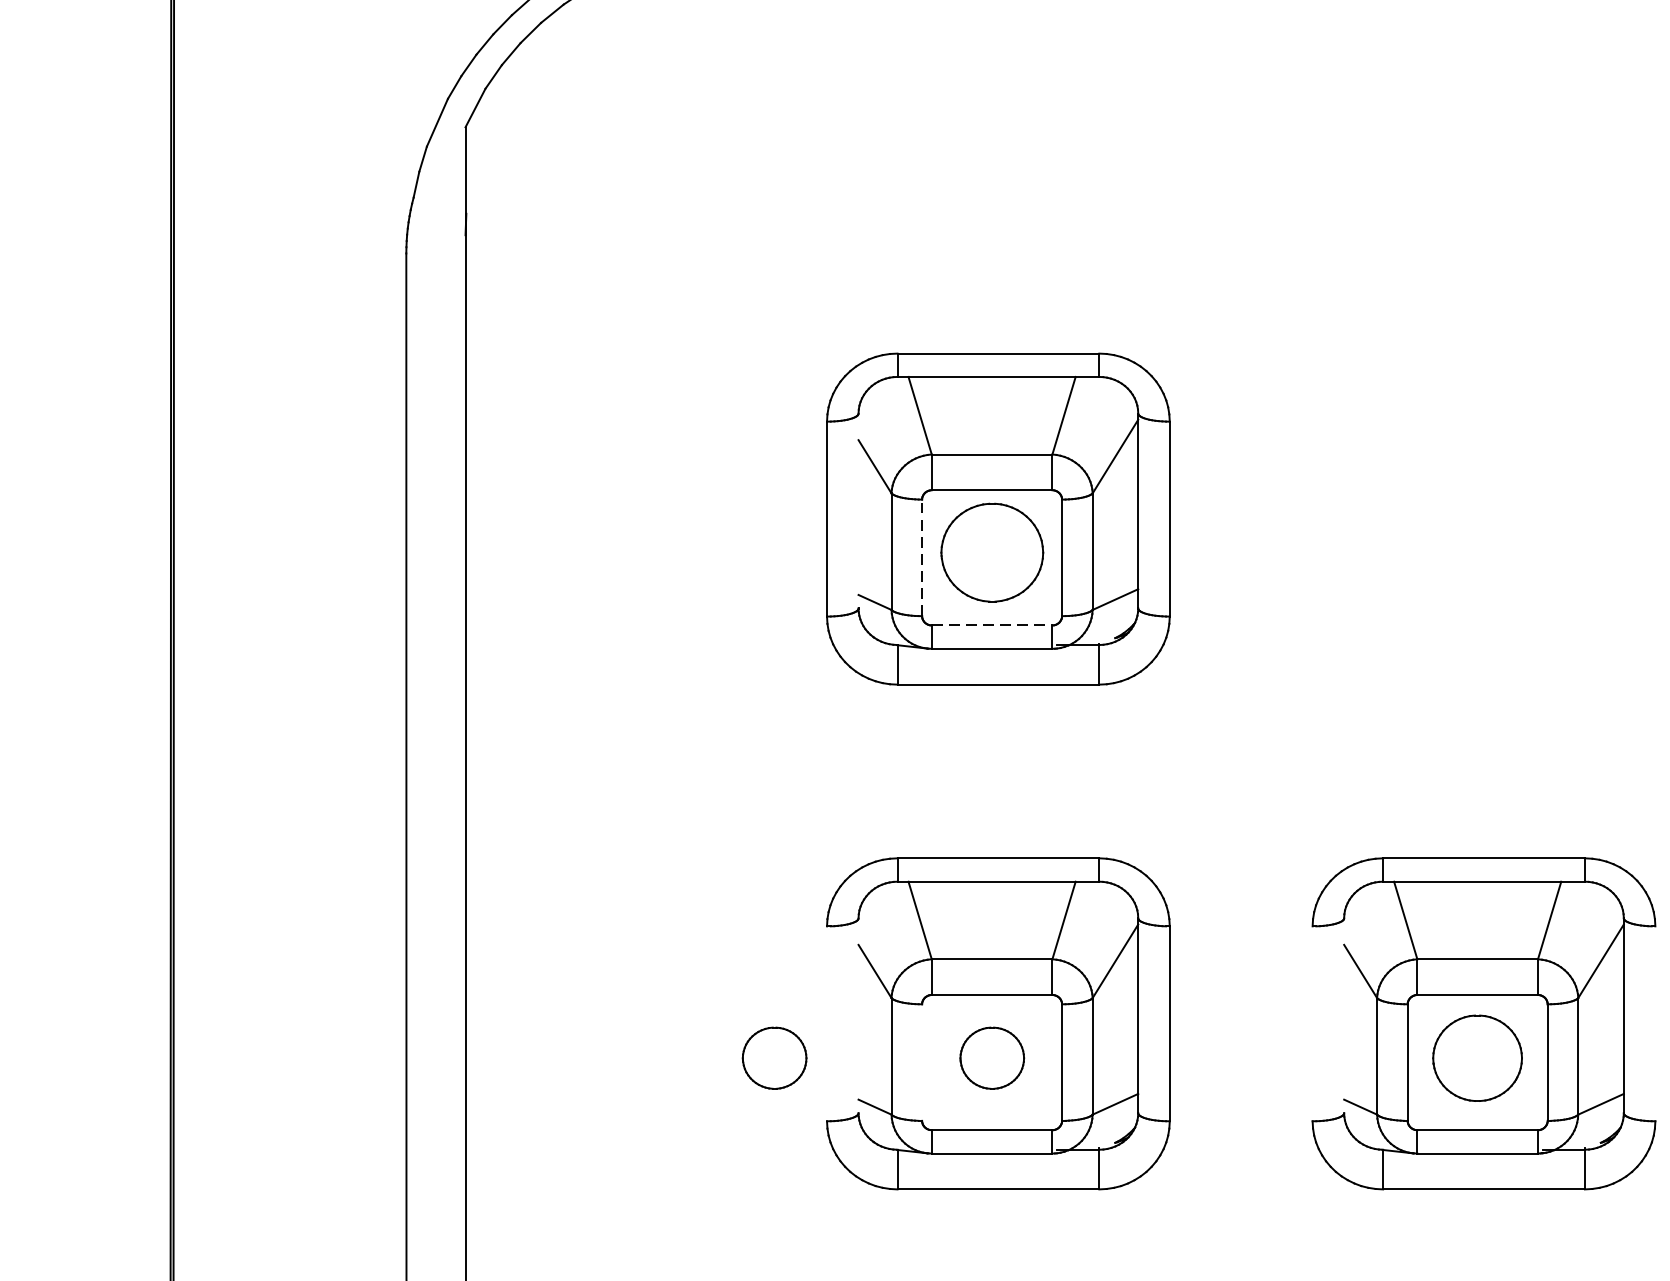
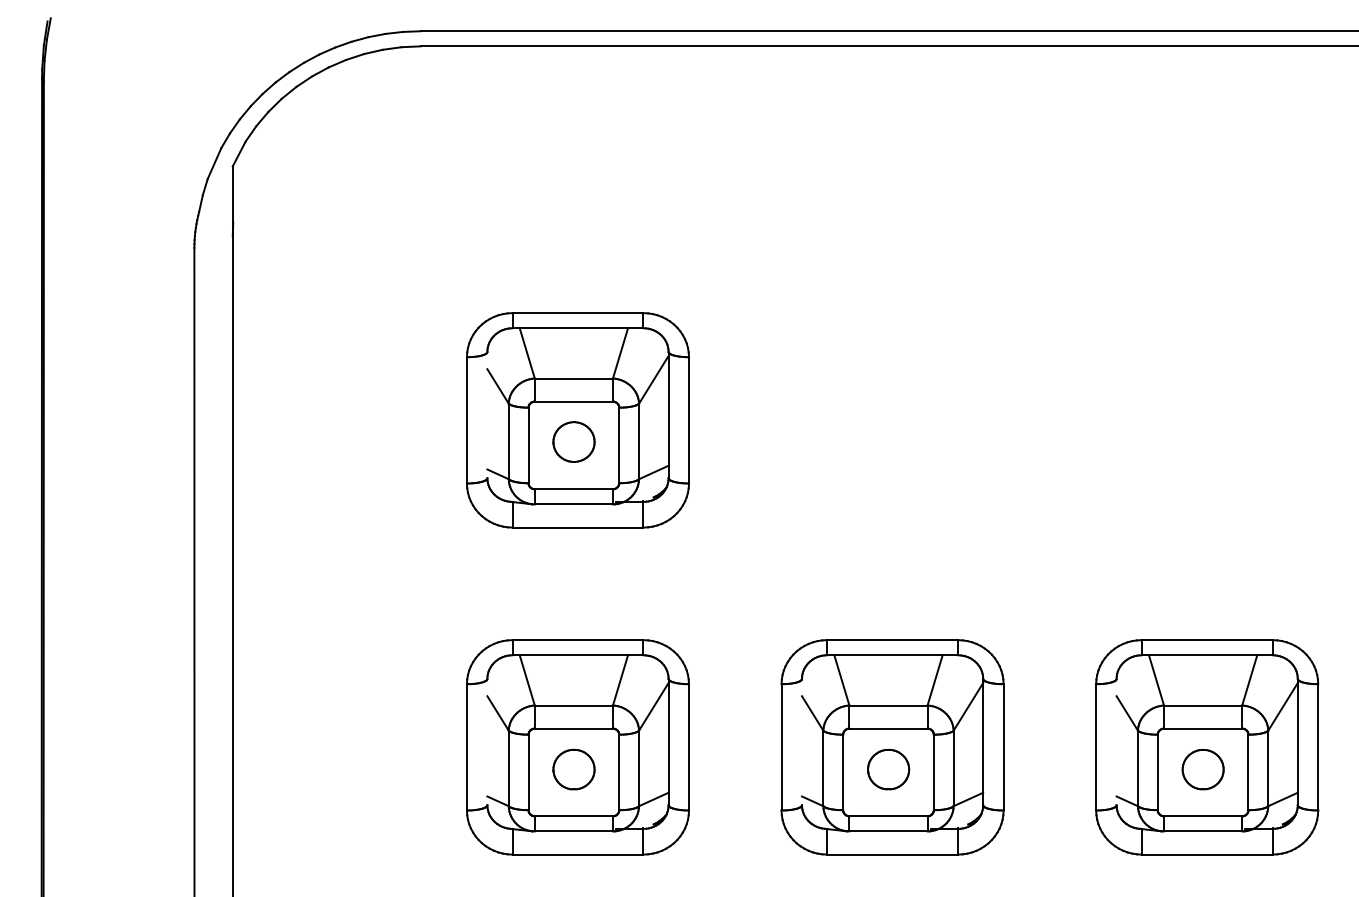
part: (991, 551) -> (573, 441), size x0.62
line: (922, 557) -> (528, 445), dashed -> solid
line: (993, 625) -> (574, 489), dashed -> solid
line: (826, 1024) -> (466, 747), added
line: (1312, 1024) -> (781, 747), added
line: (1655, 1024) -> (1003, 747), added
part: (773, 1058) -> (432, 769), removed
part: (1477, 1058) -> (888, 769), size x0.71
line: (922, 1062) -> (528, 772), added

